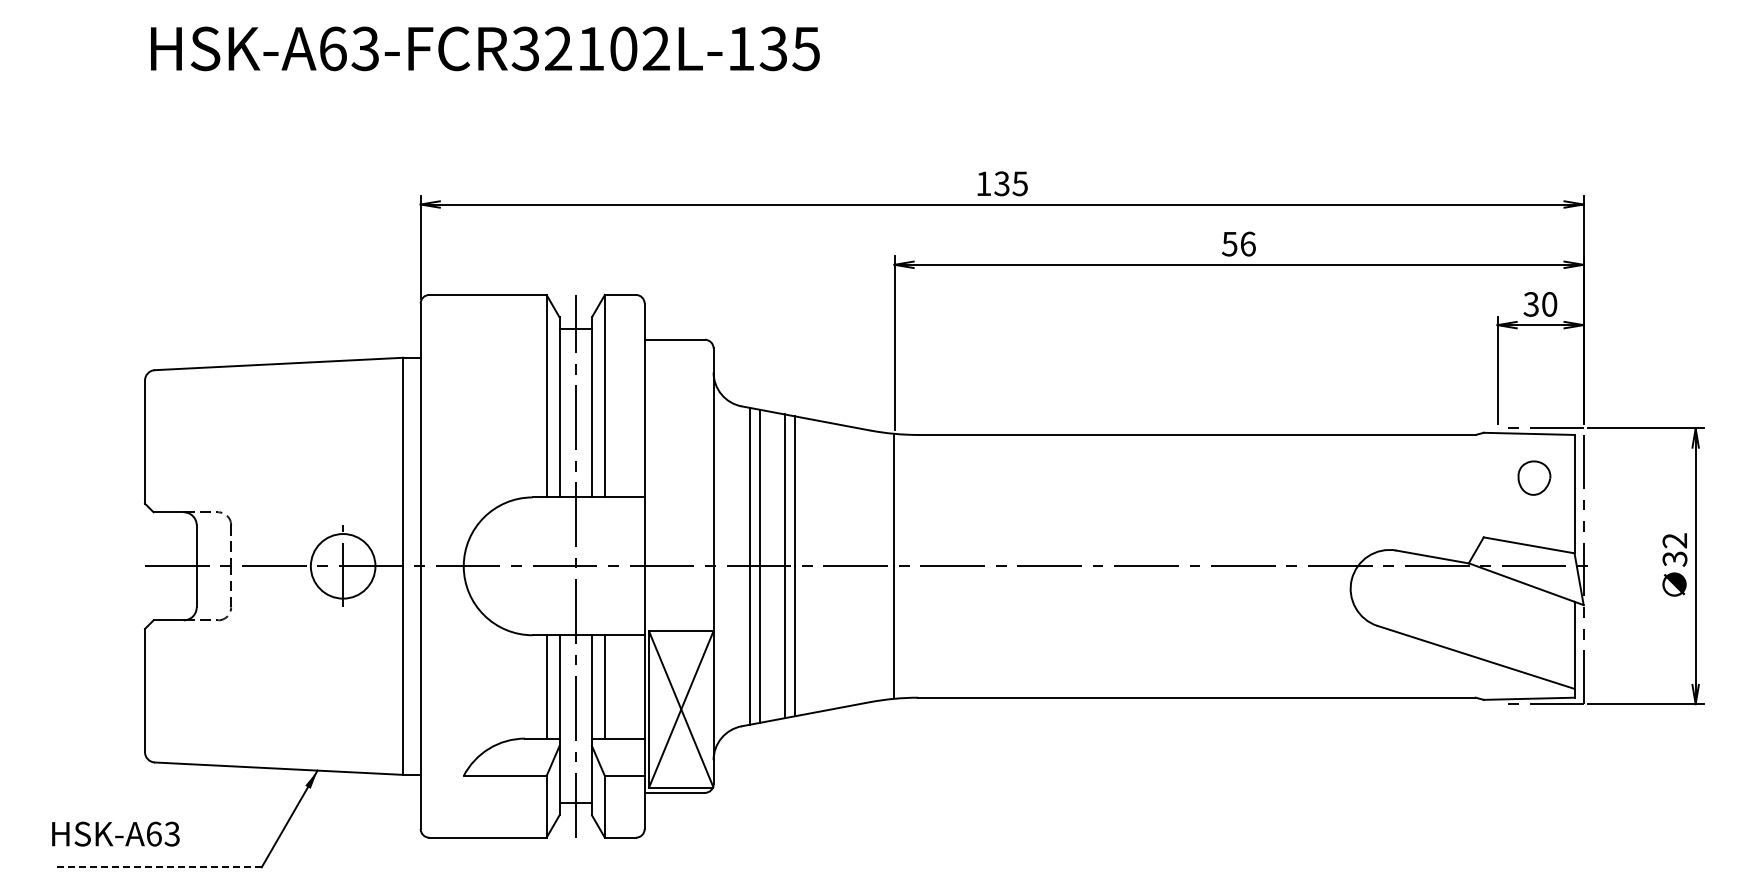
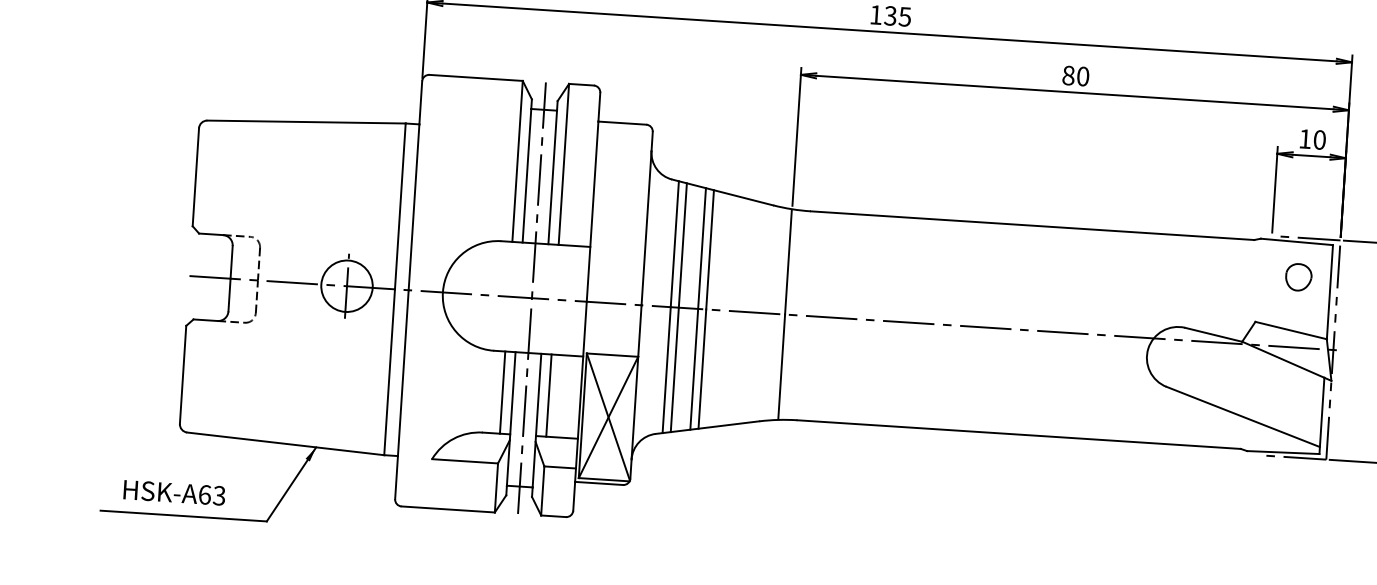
text: (1238, 243) -> (1075, 75), 56 -> 80
text: (1530, 304) -> (1304, 139), 30 -> 10
text: (115, 833) -> (174, 492), moved
line: (157, 867) -> (183, 516), dashed -> solid

